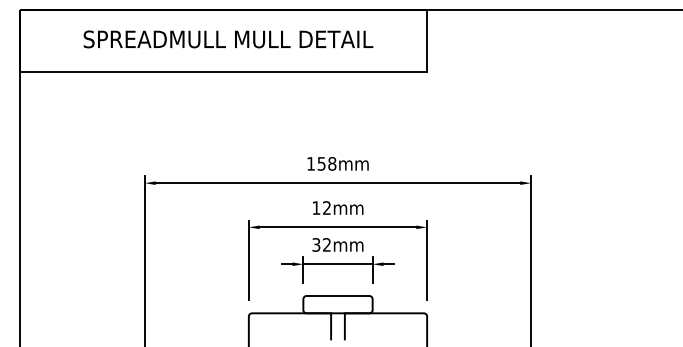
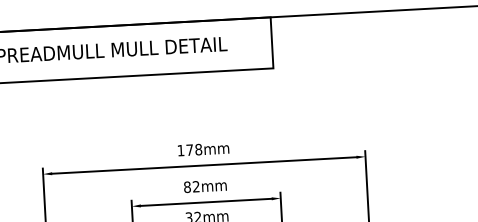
text: (321, 163) -> (189, 149), 158mm -> 178mm
text: (316, 207) -> (187, 186), 12mm -> 82mm

